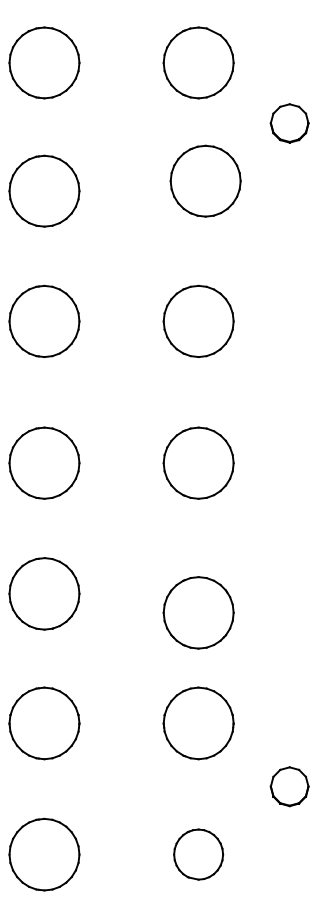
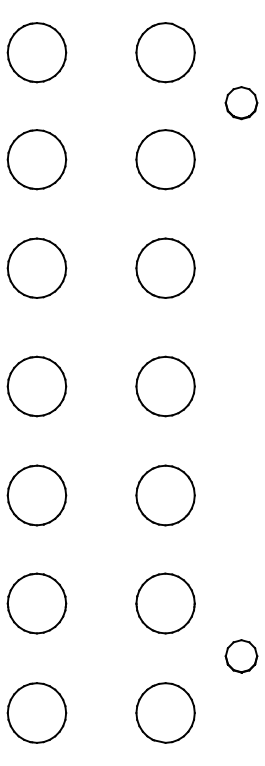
part: (205, 180) -> (165, 159), moved
part: (198, 612) -> (165, 495), moved
part: (198, 854) -> (165, 712), size x1.43

